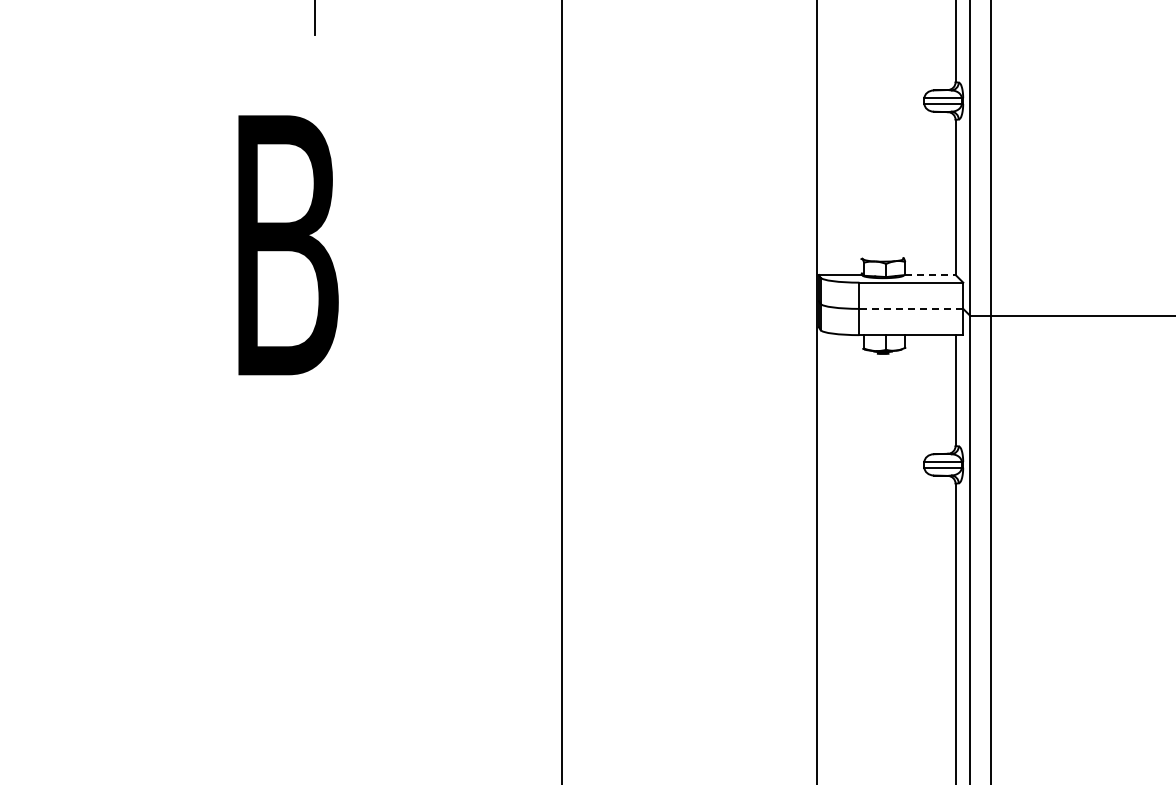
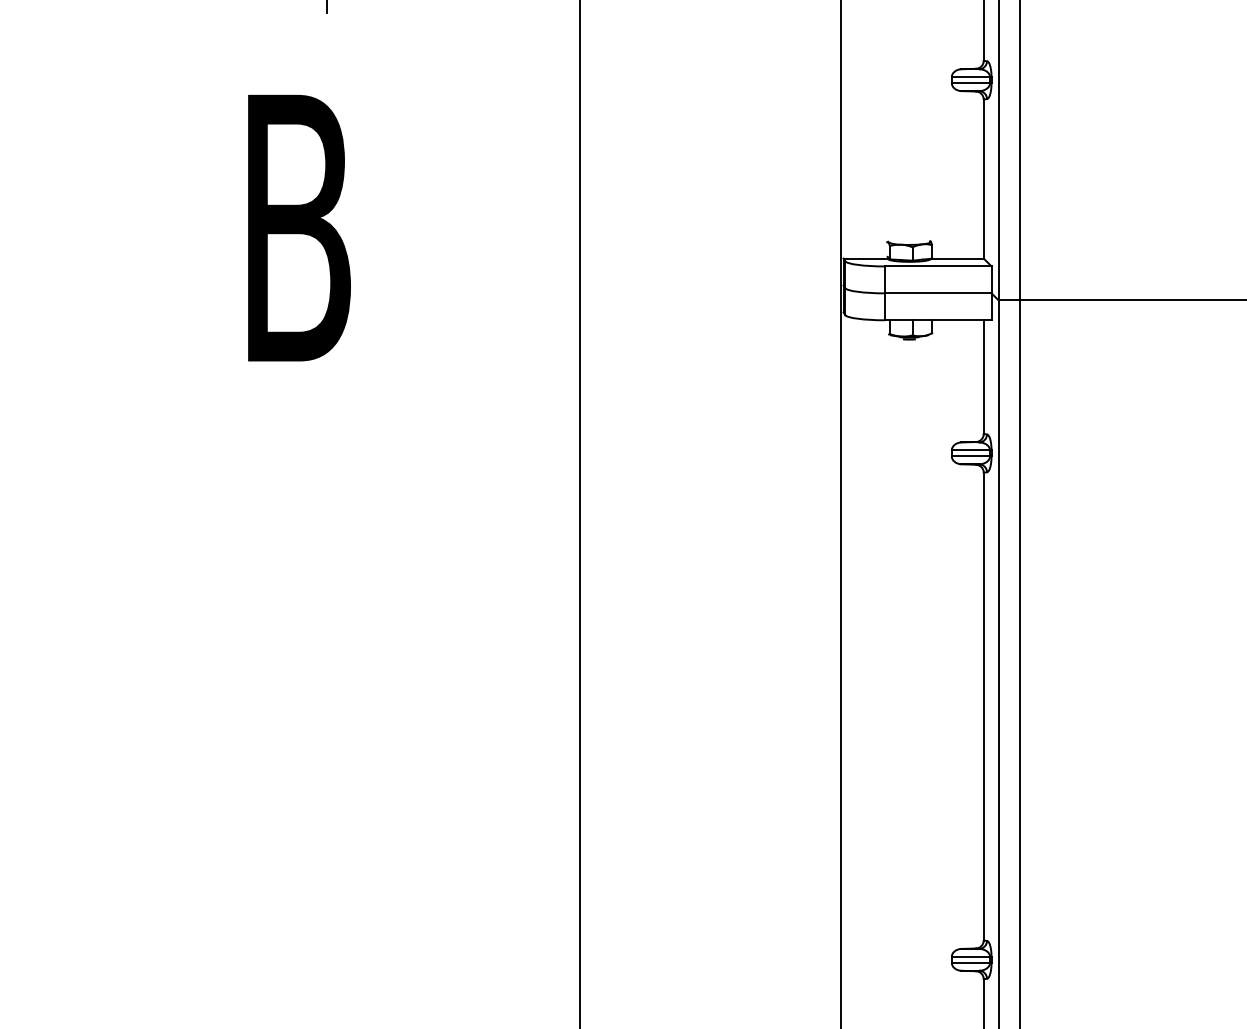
line: (930, 274) -> (957, 258), dashed -> solid
line: (910, 309) -> (937, 293), dashed -> solid

